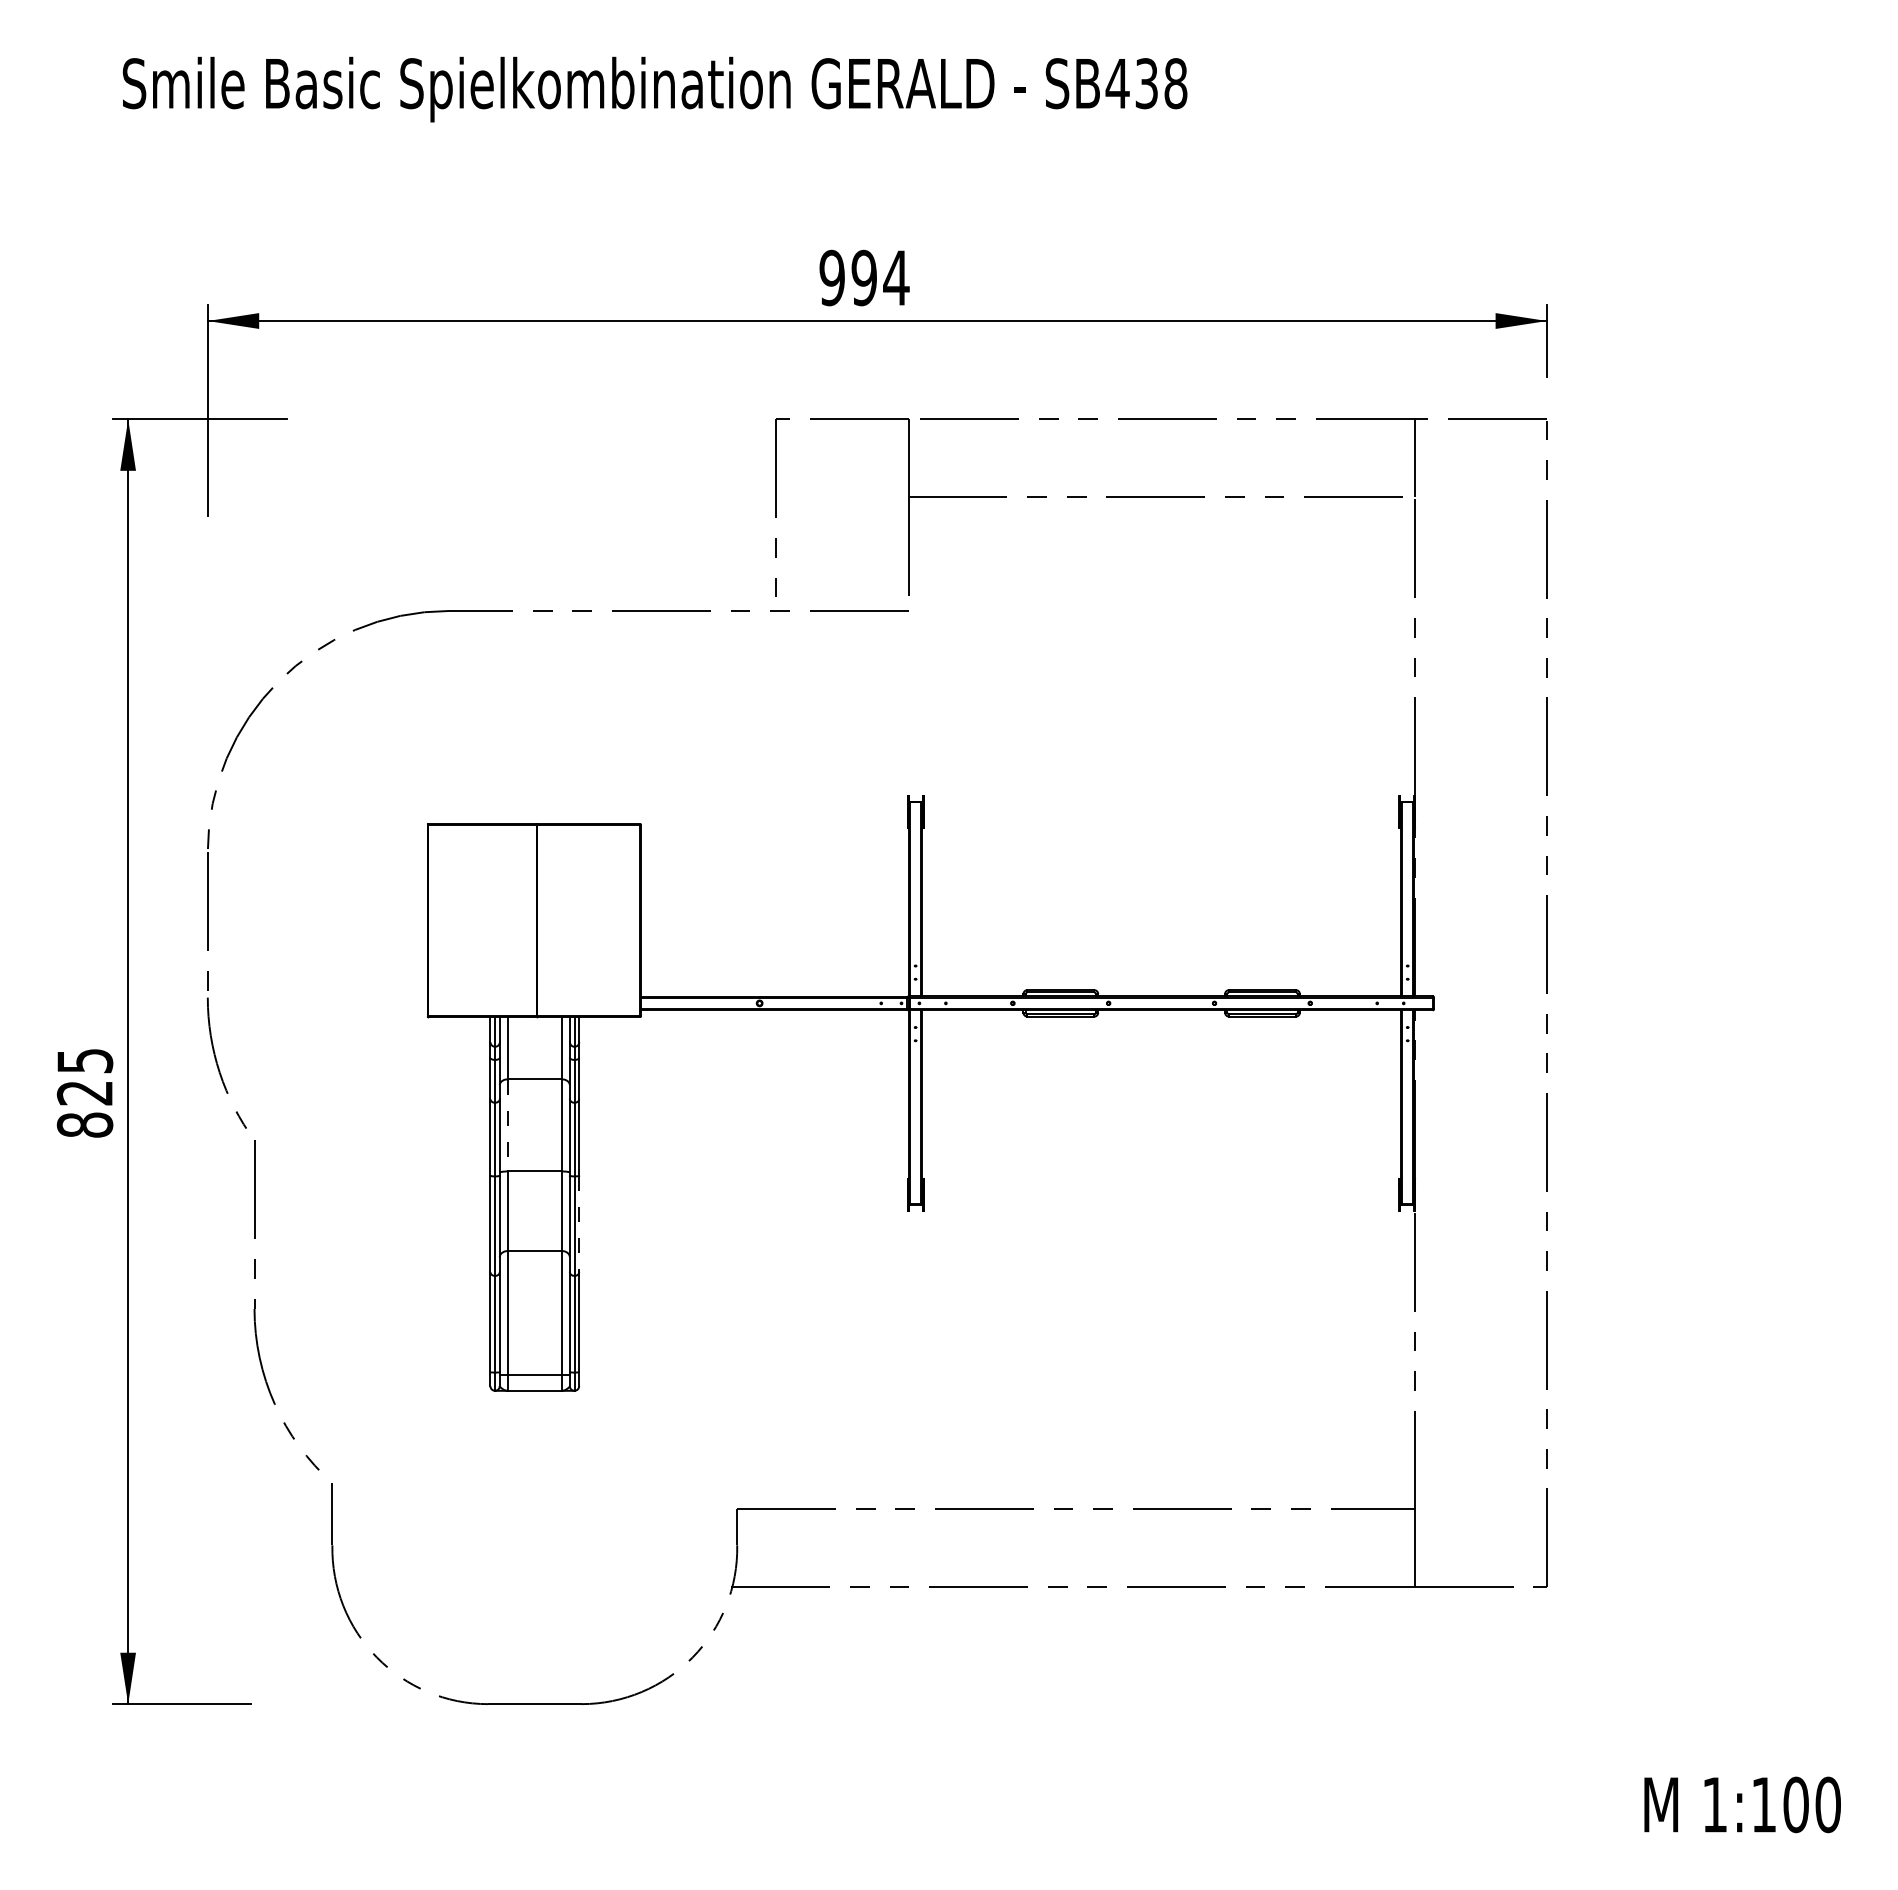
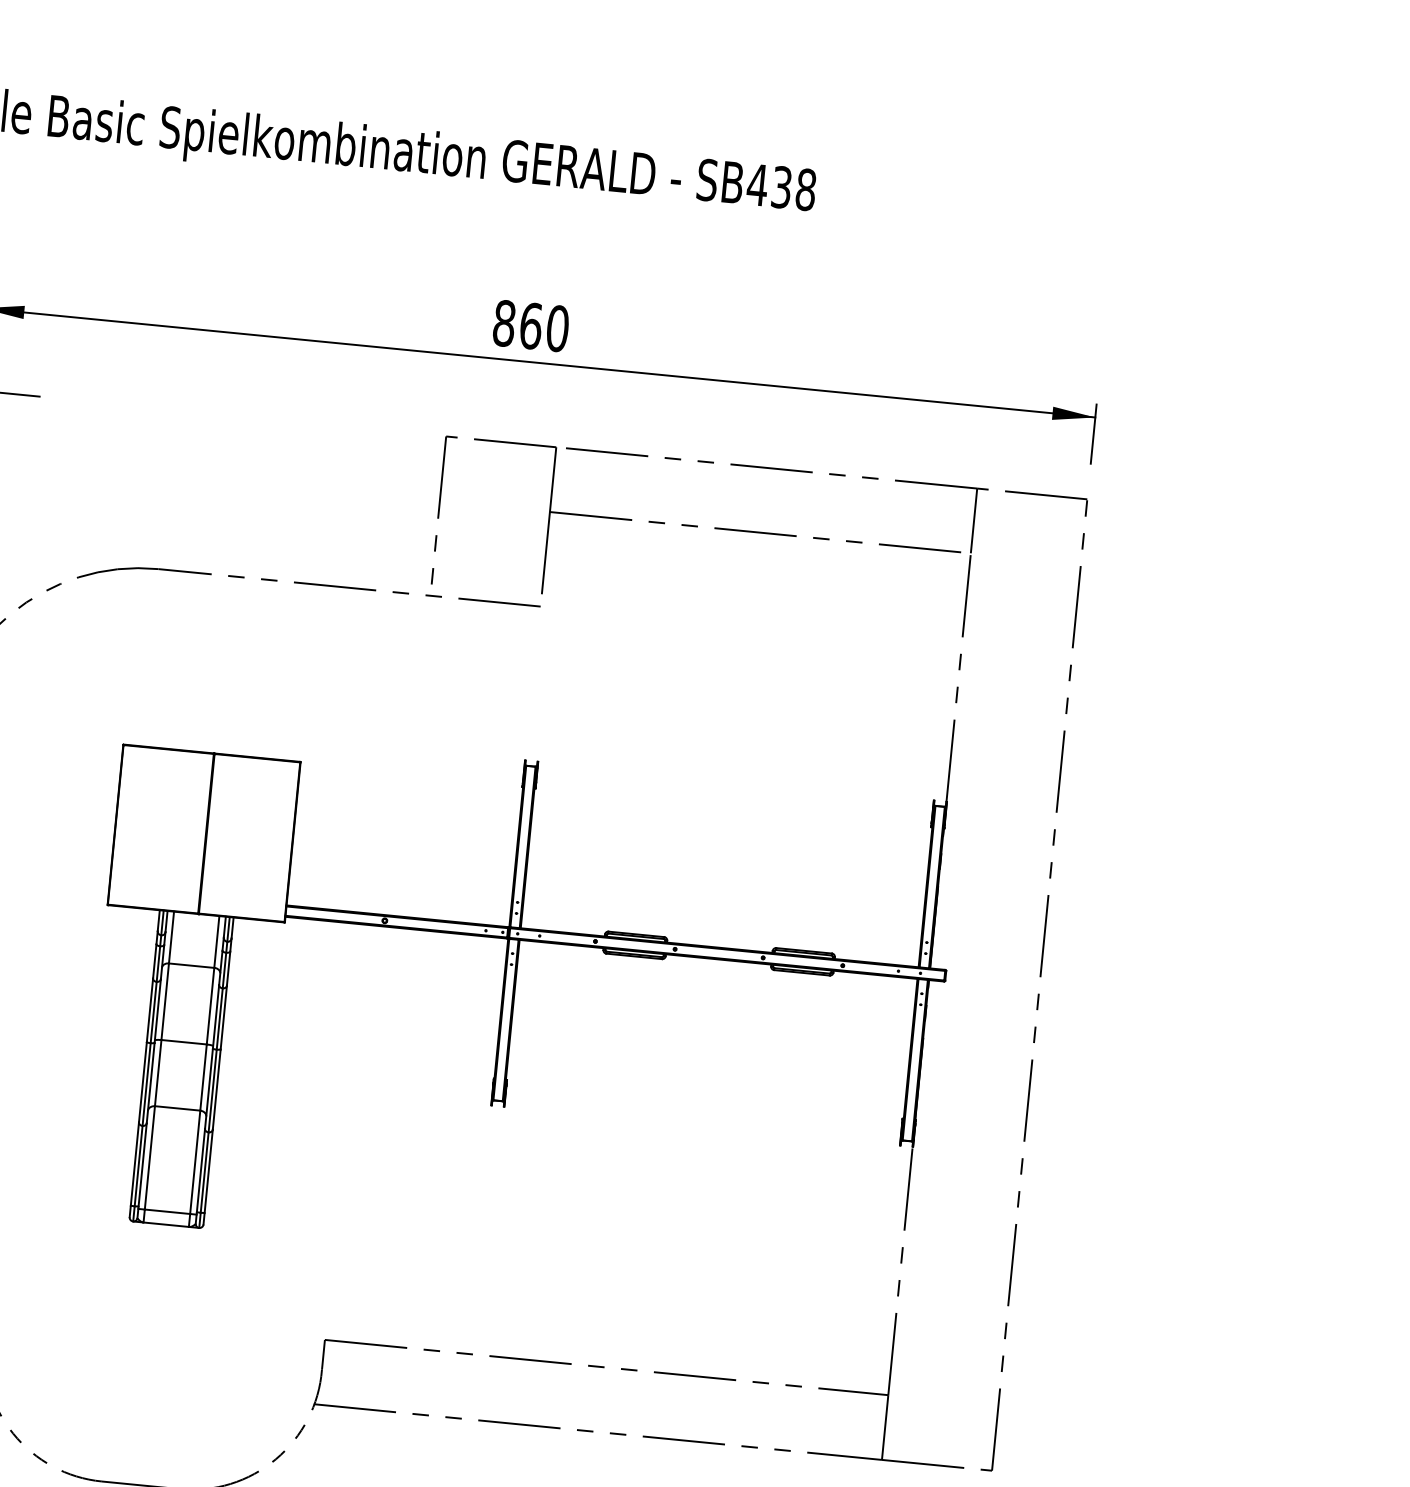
text: (864, 277) -> (531, 325), 994 -> 860
line: (507, 1125) -> (165, 1001), dashed -> solid
line: (579, 1224) -> (216, 1090), dashed -> solid

